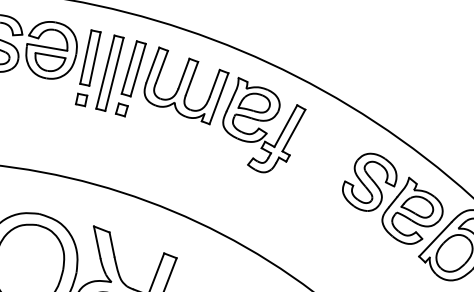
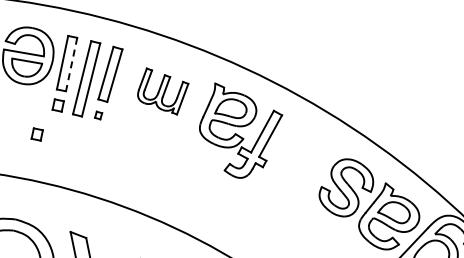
line: (94, 59) -> (71, 65), solid -> dashed
part: (186, 85) -> (163, 91), size x0.6
part: (121, 109) -> (98, 115), size x0.6
part: (60, 128) -> (37, 134), added

